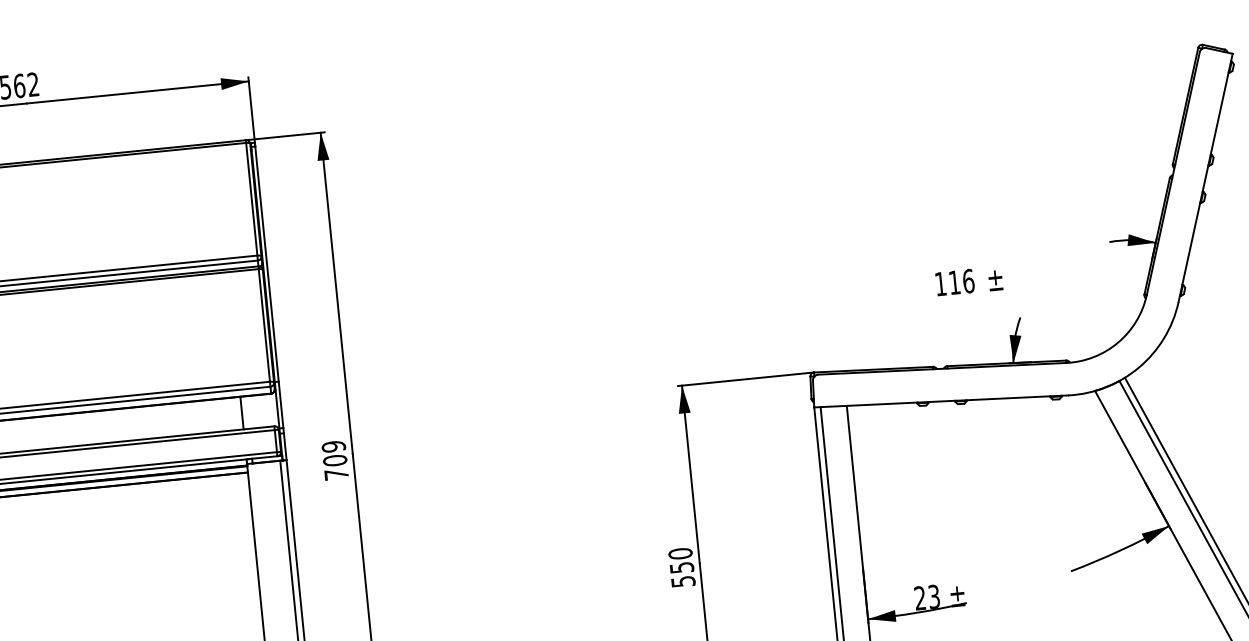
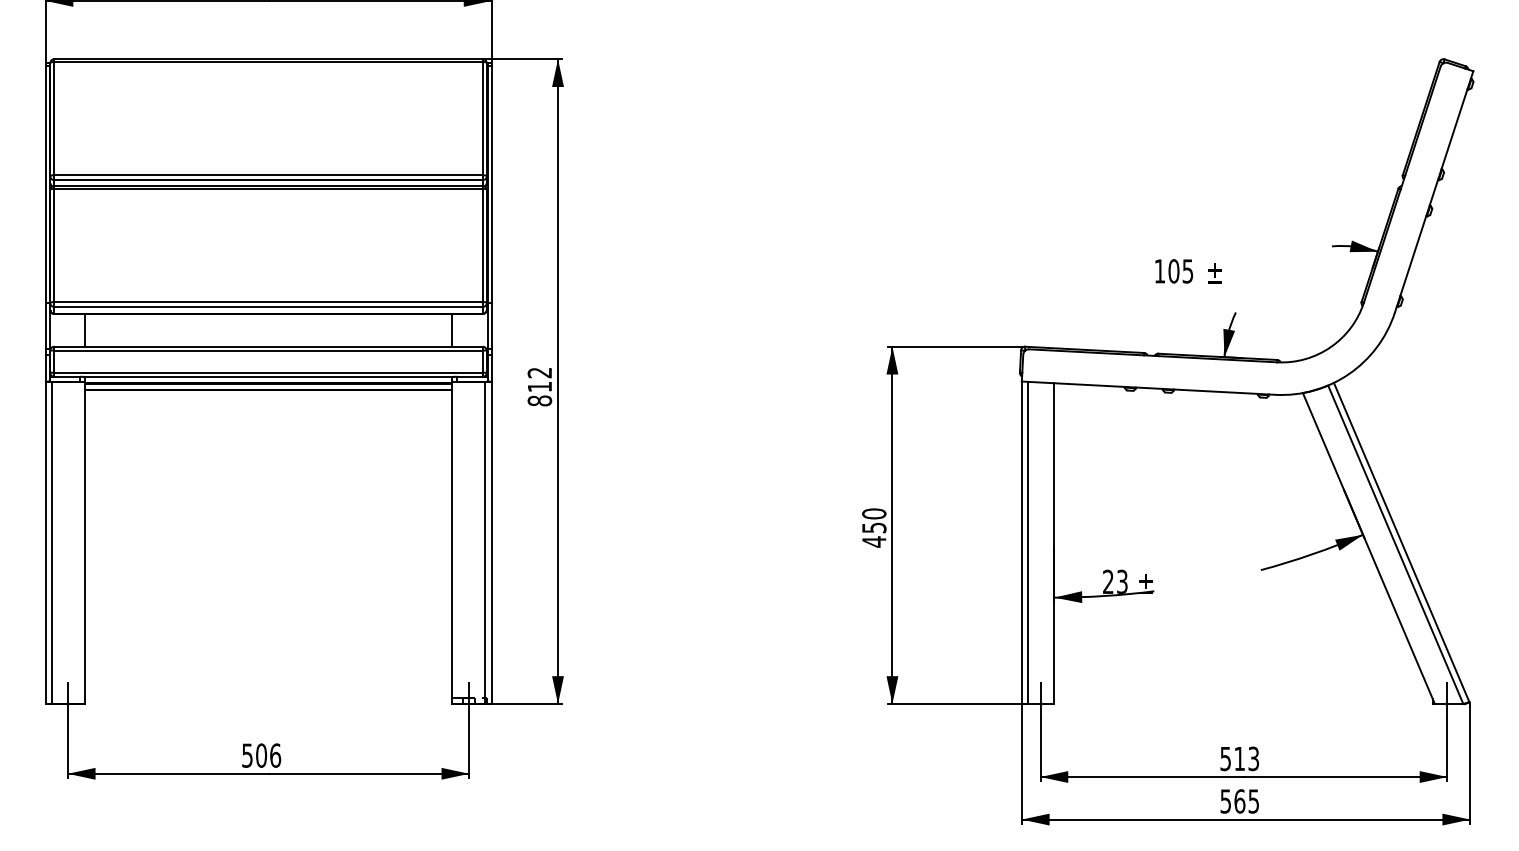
text: (961, 282) -> (1180, 271), 116 -> 105
text: (334, 460) -> (539, 386), 709 -> 812
text: (683, 581) -> (874, 541), 550 -> 450

